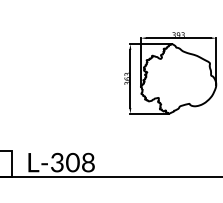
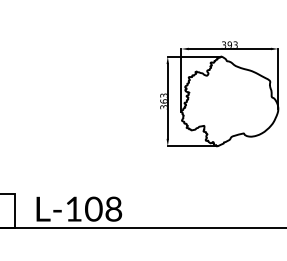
text: (57, 162) -> (73, 208), L-308 -> L-108

